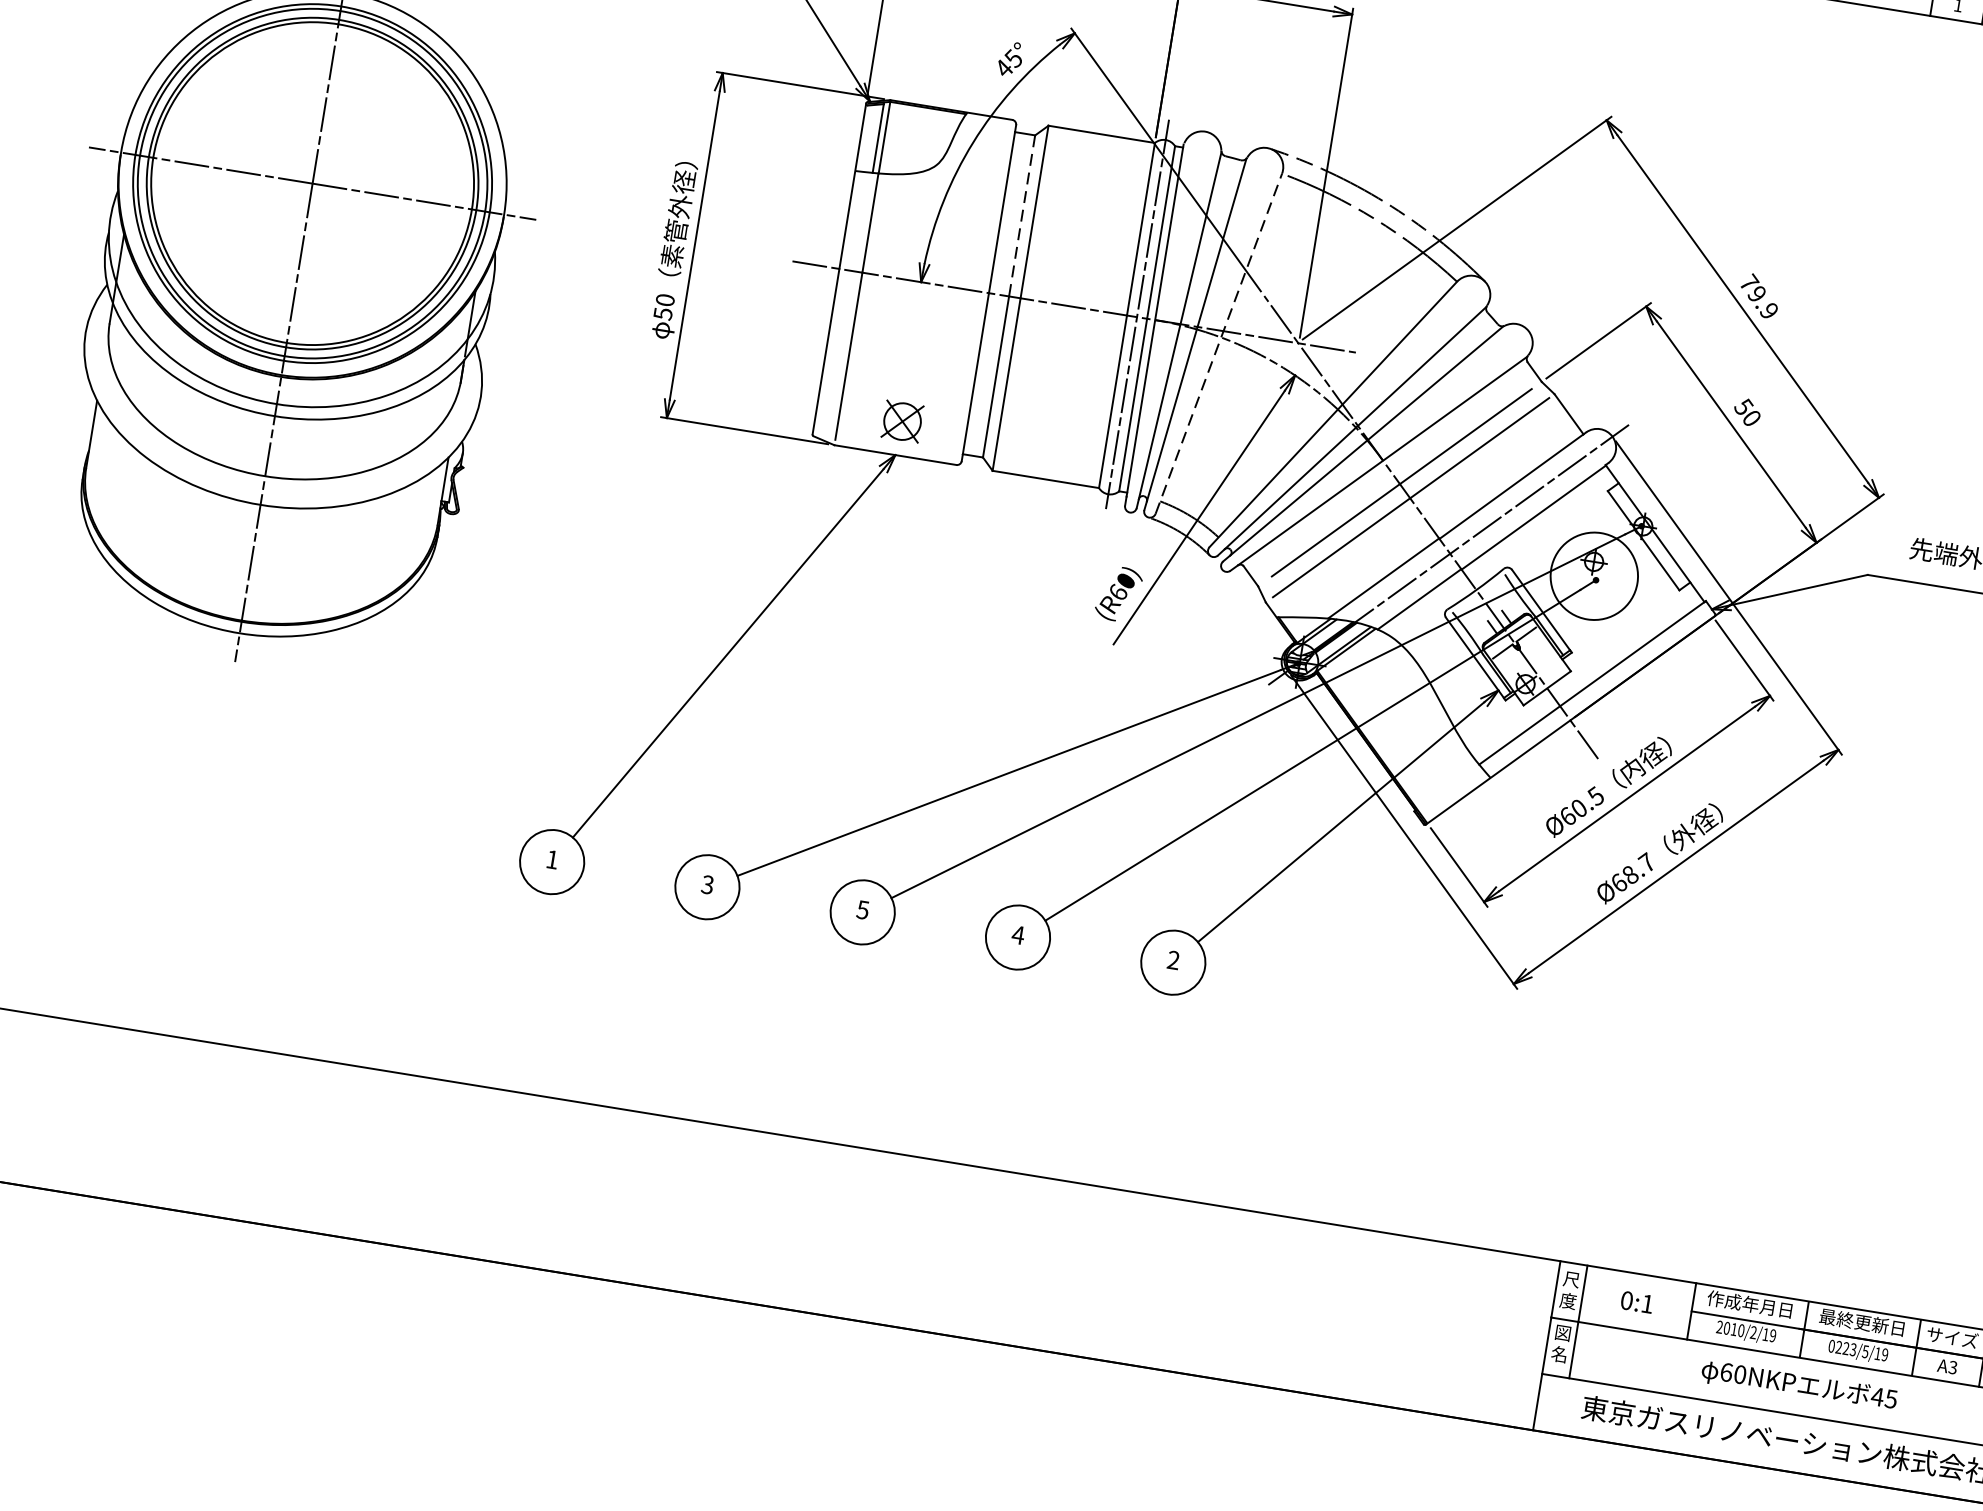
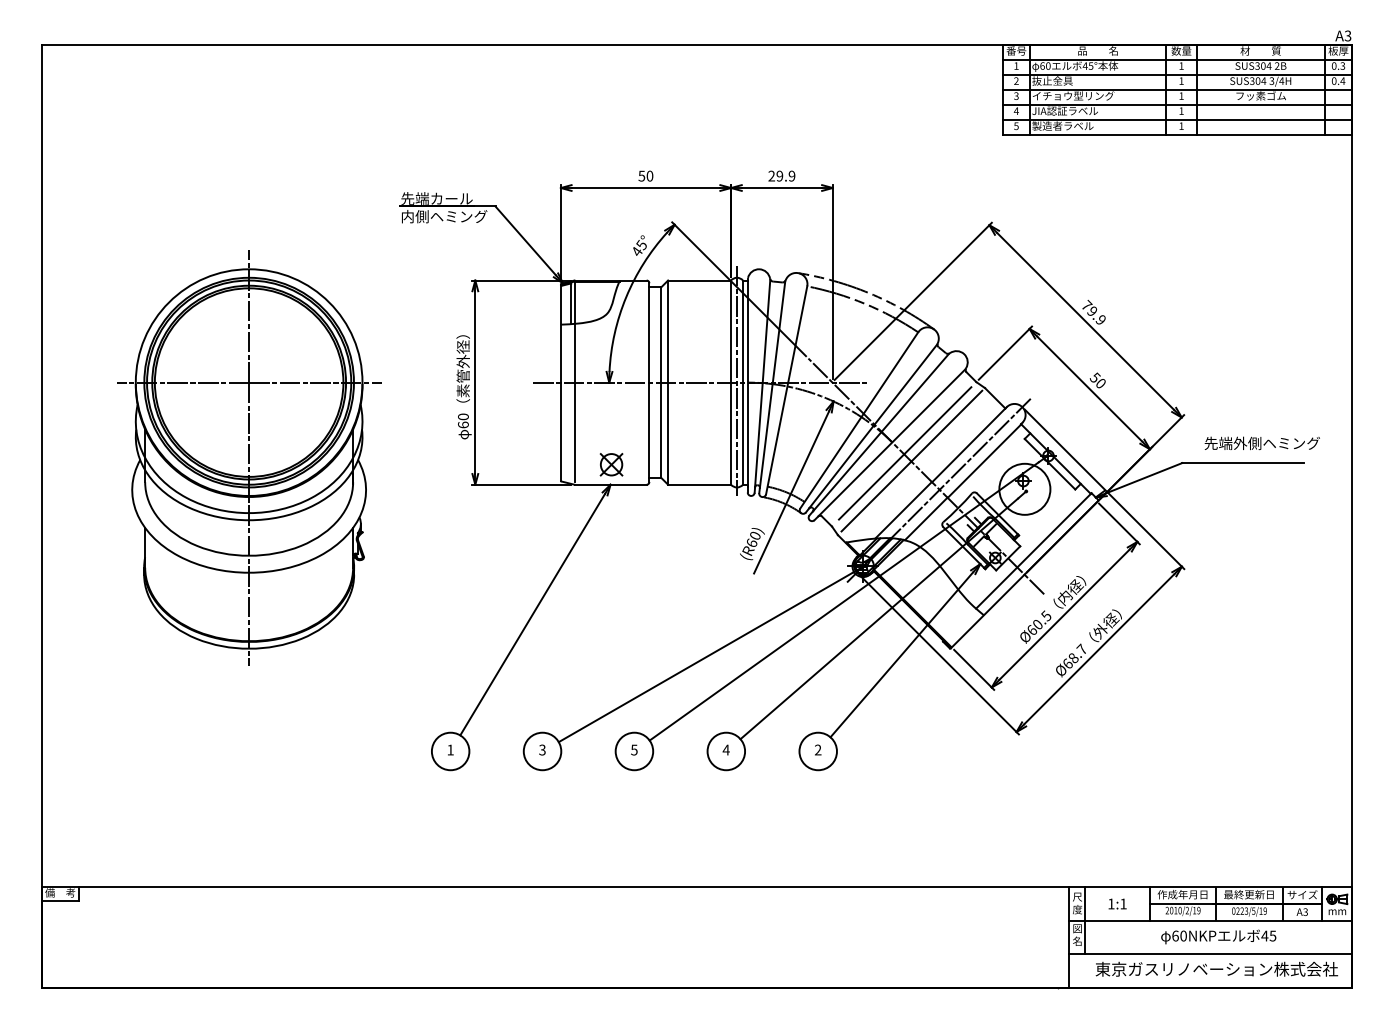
line: (1022, 215) -> (661, 334), dashed -> solid
text: (663, 313) -> (463, 424), 50 -> 60
line: (1218, 344) -> (786, 390), dashed -> solid
text: (1627, 1299) -> (1111, 903), 0:1 -> 1:1

